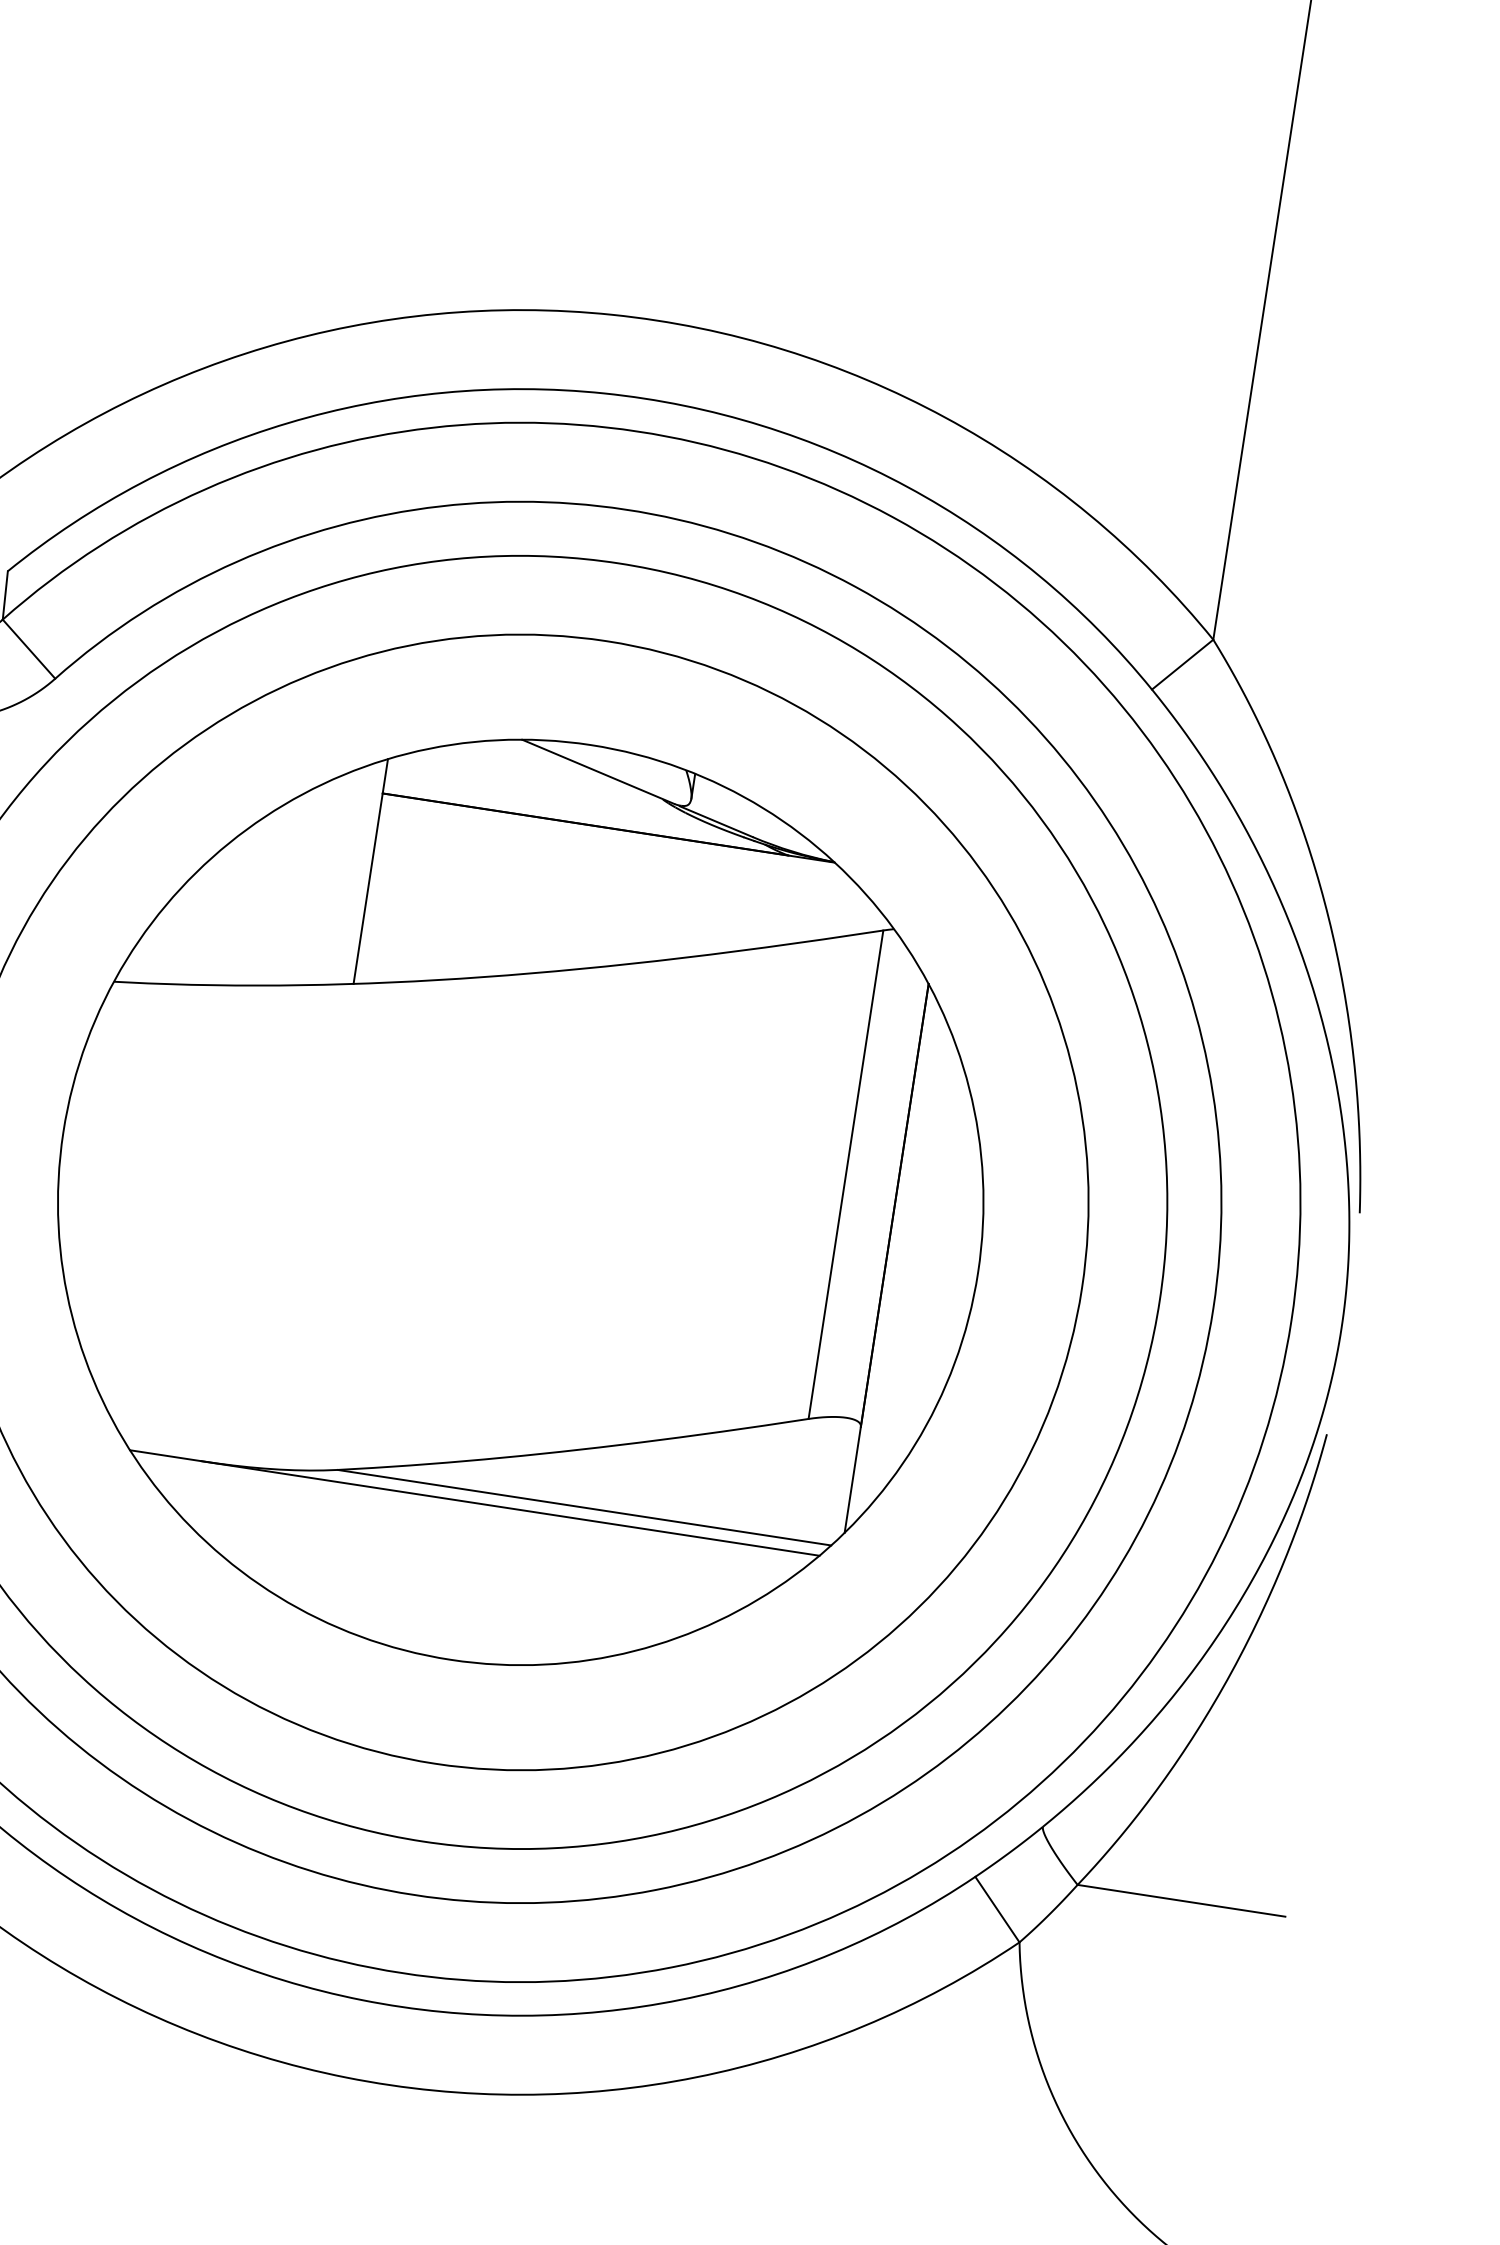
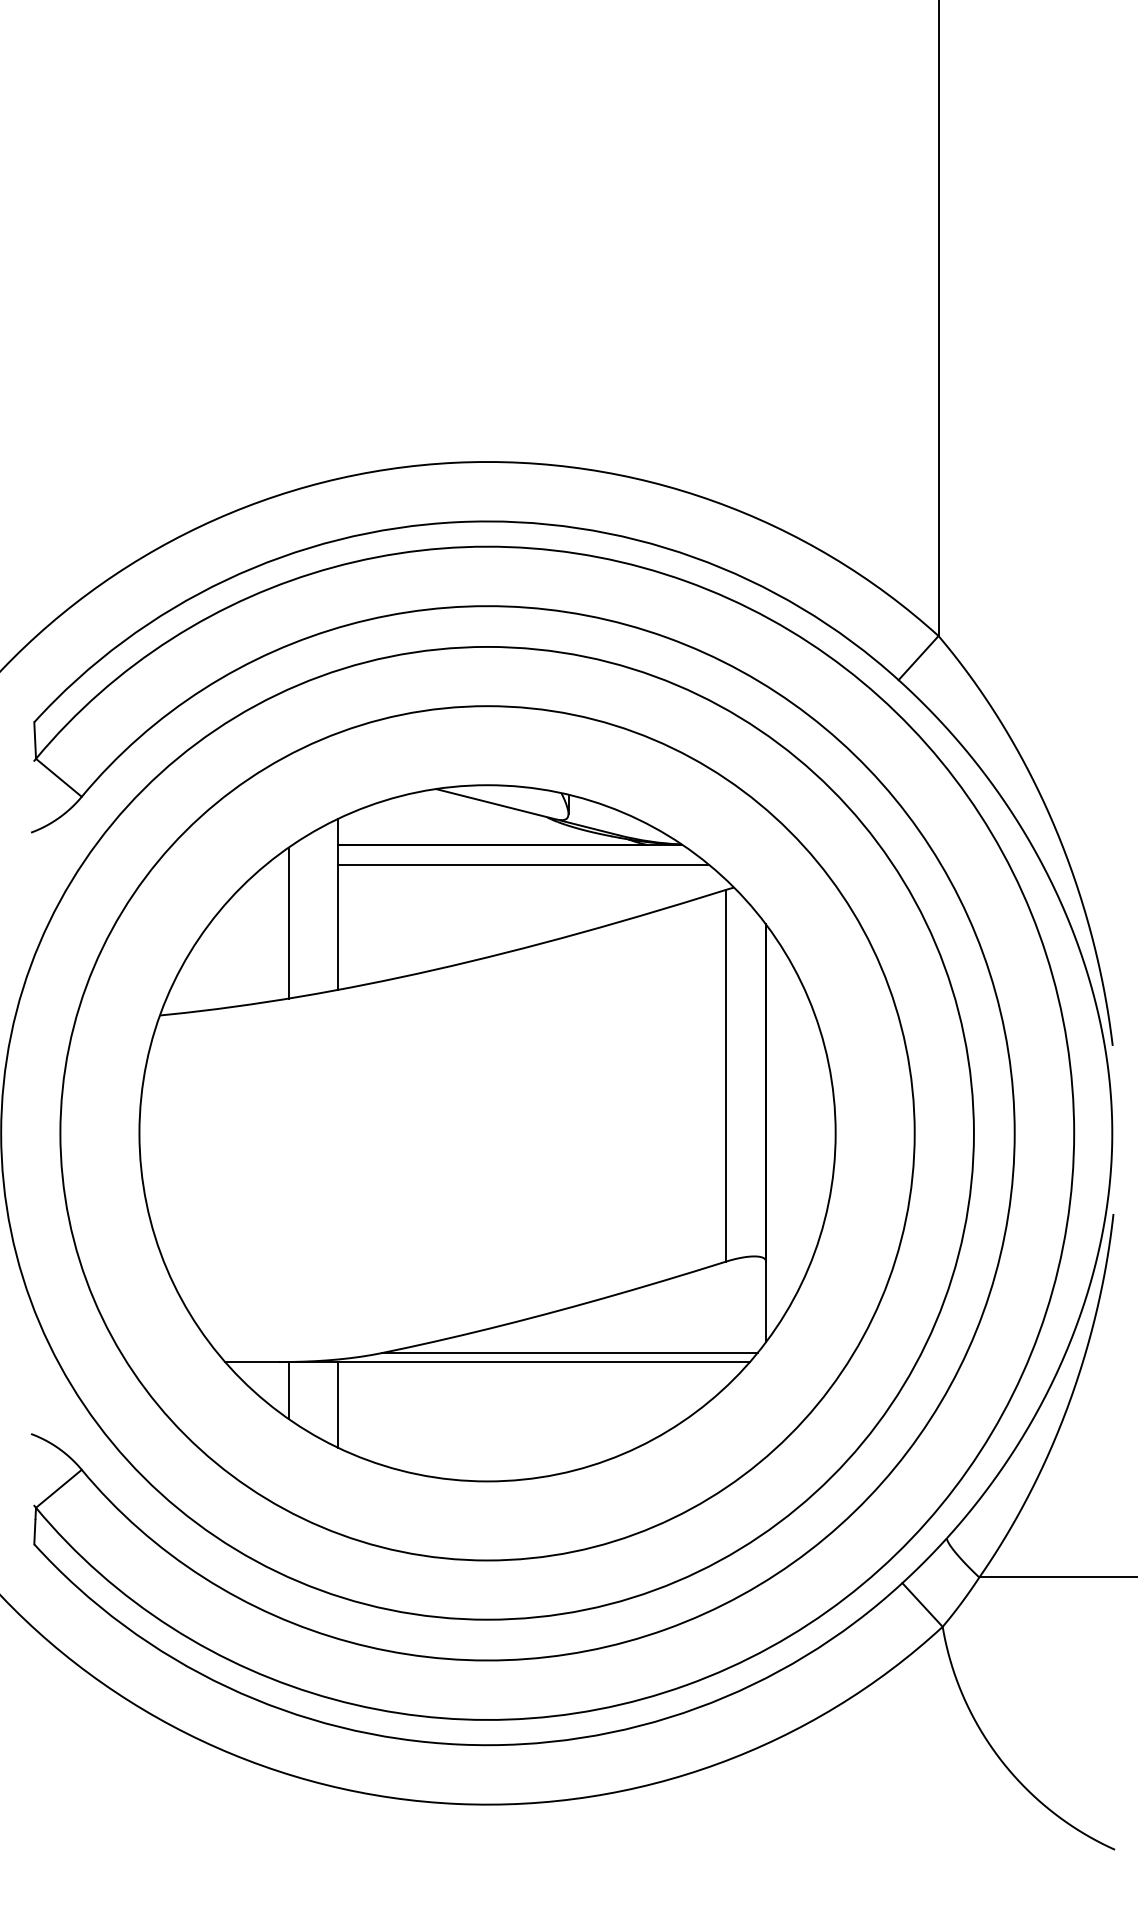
line: (622, 856) -> (523, 864), added
line: (301, 885) -> (288, 922), added
line: (207, 1500) -> (288, 1390), added
line: (270, 1528) -> (338, 1404), added

